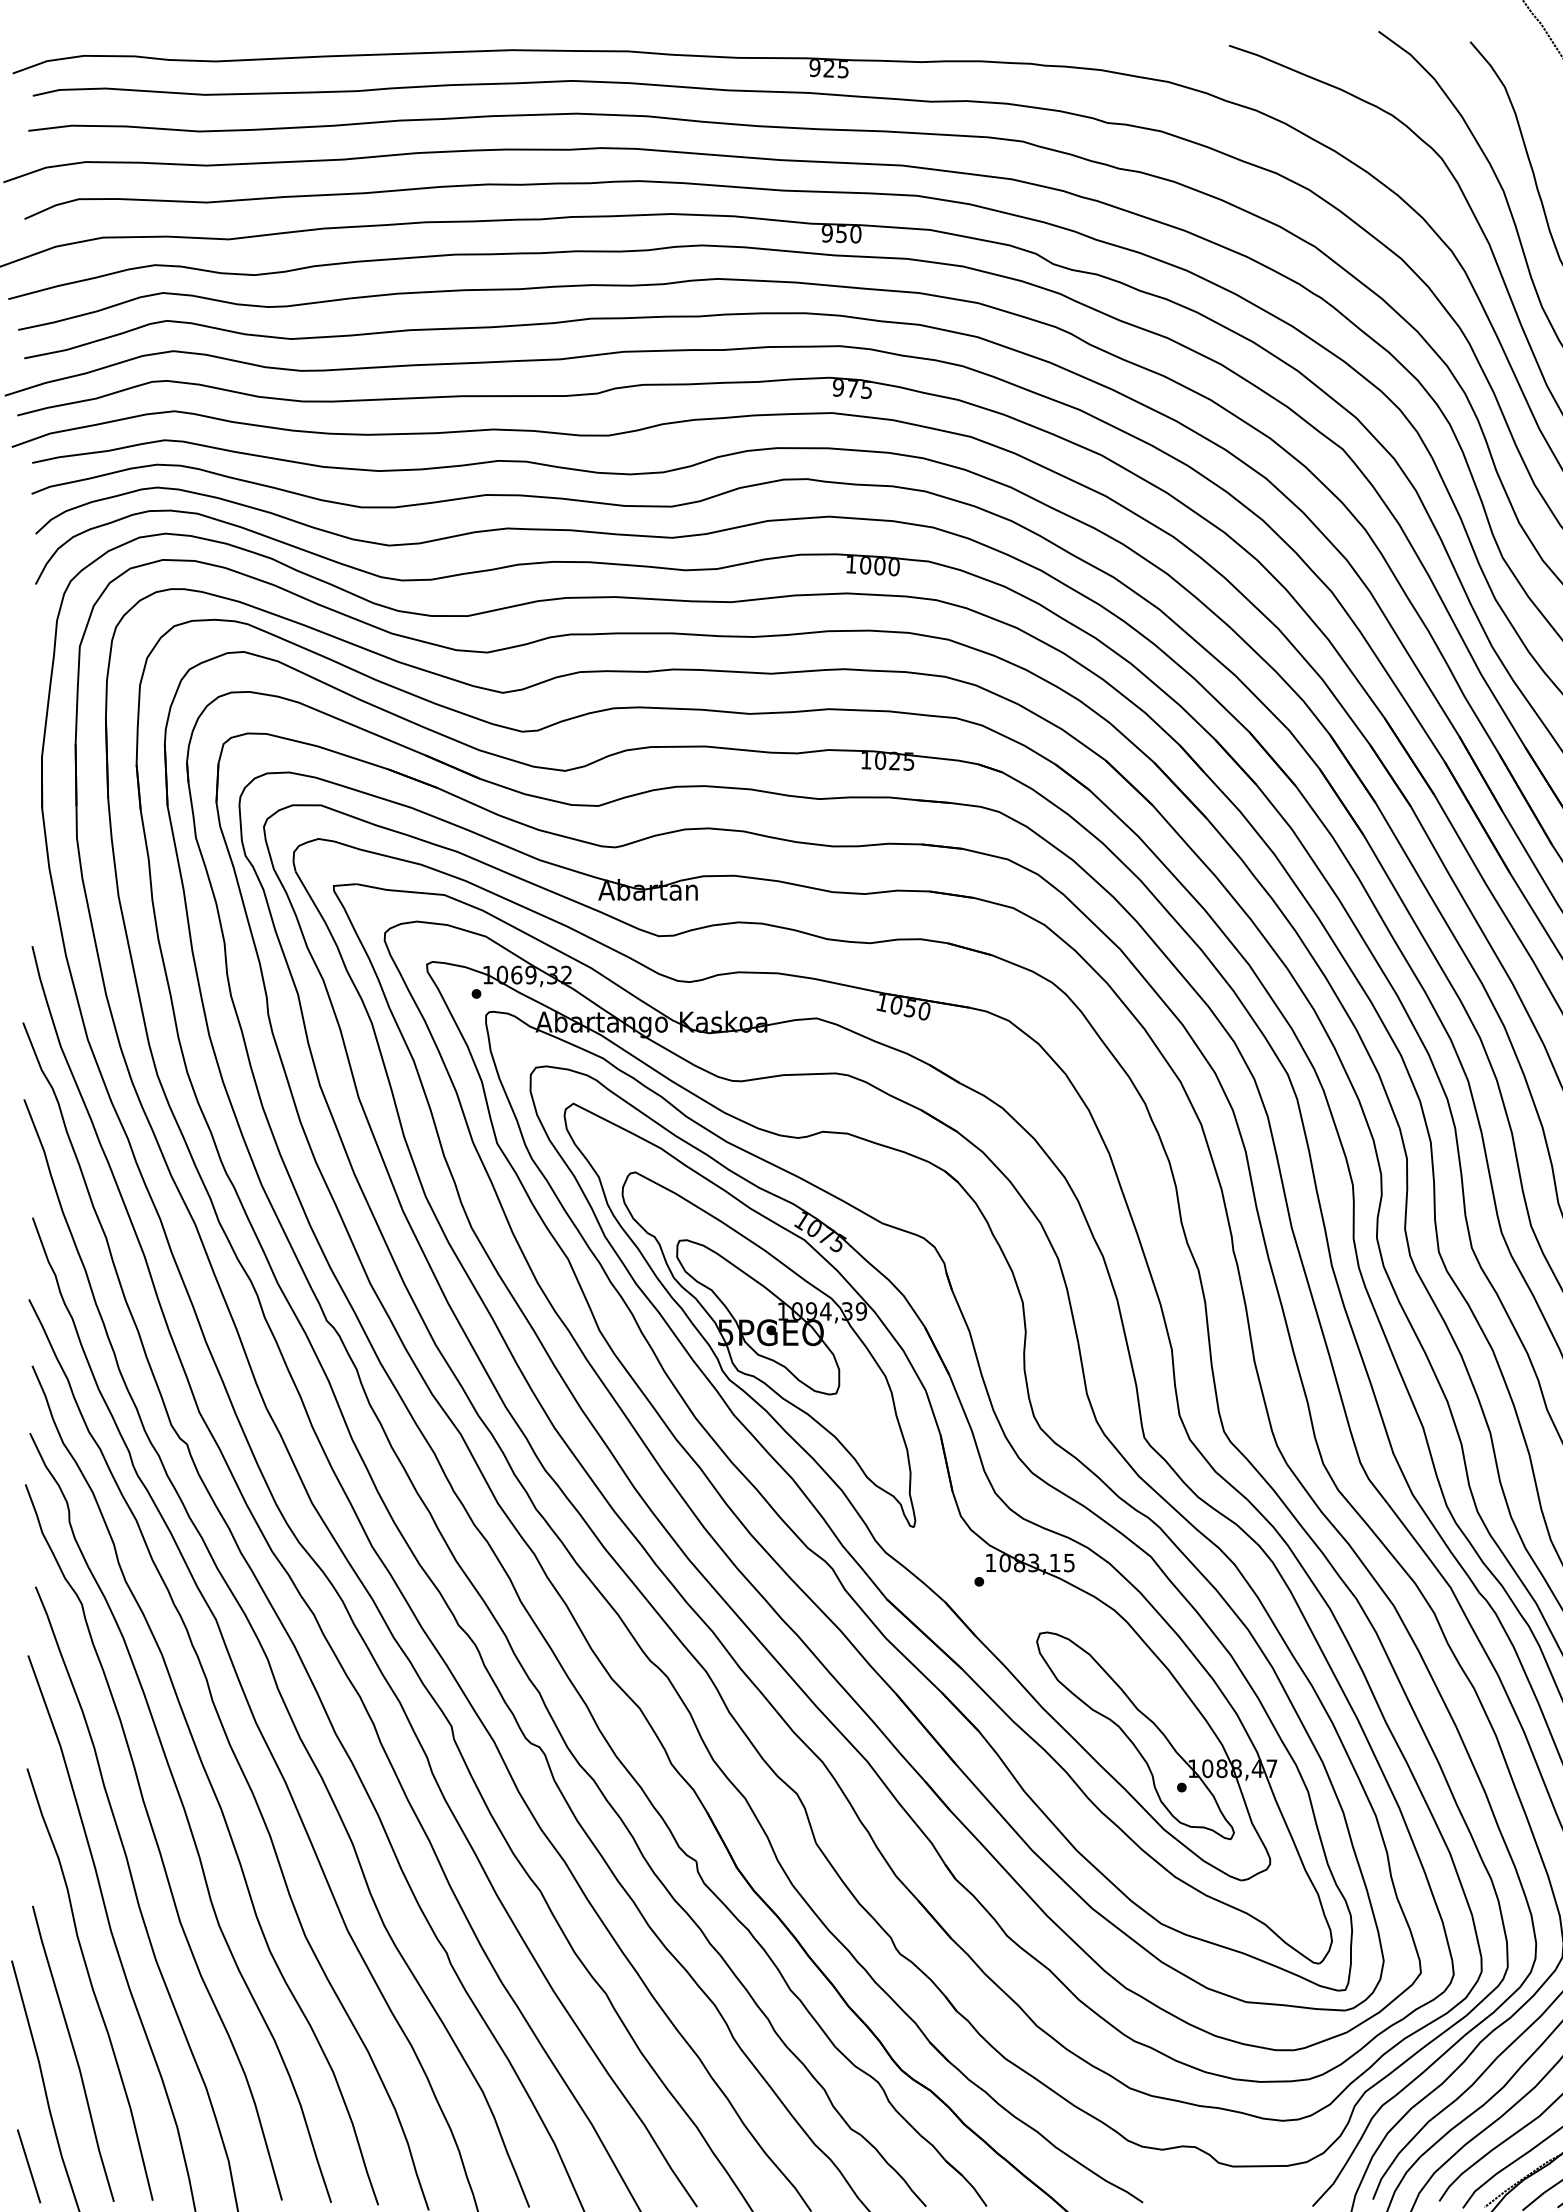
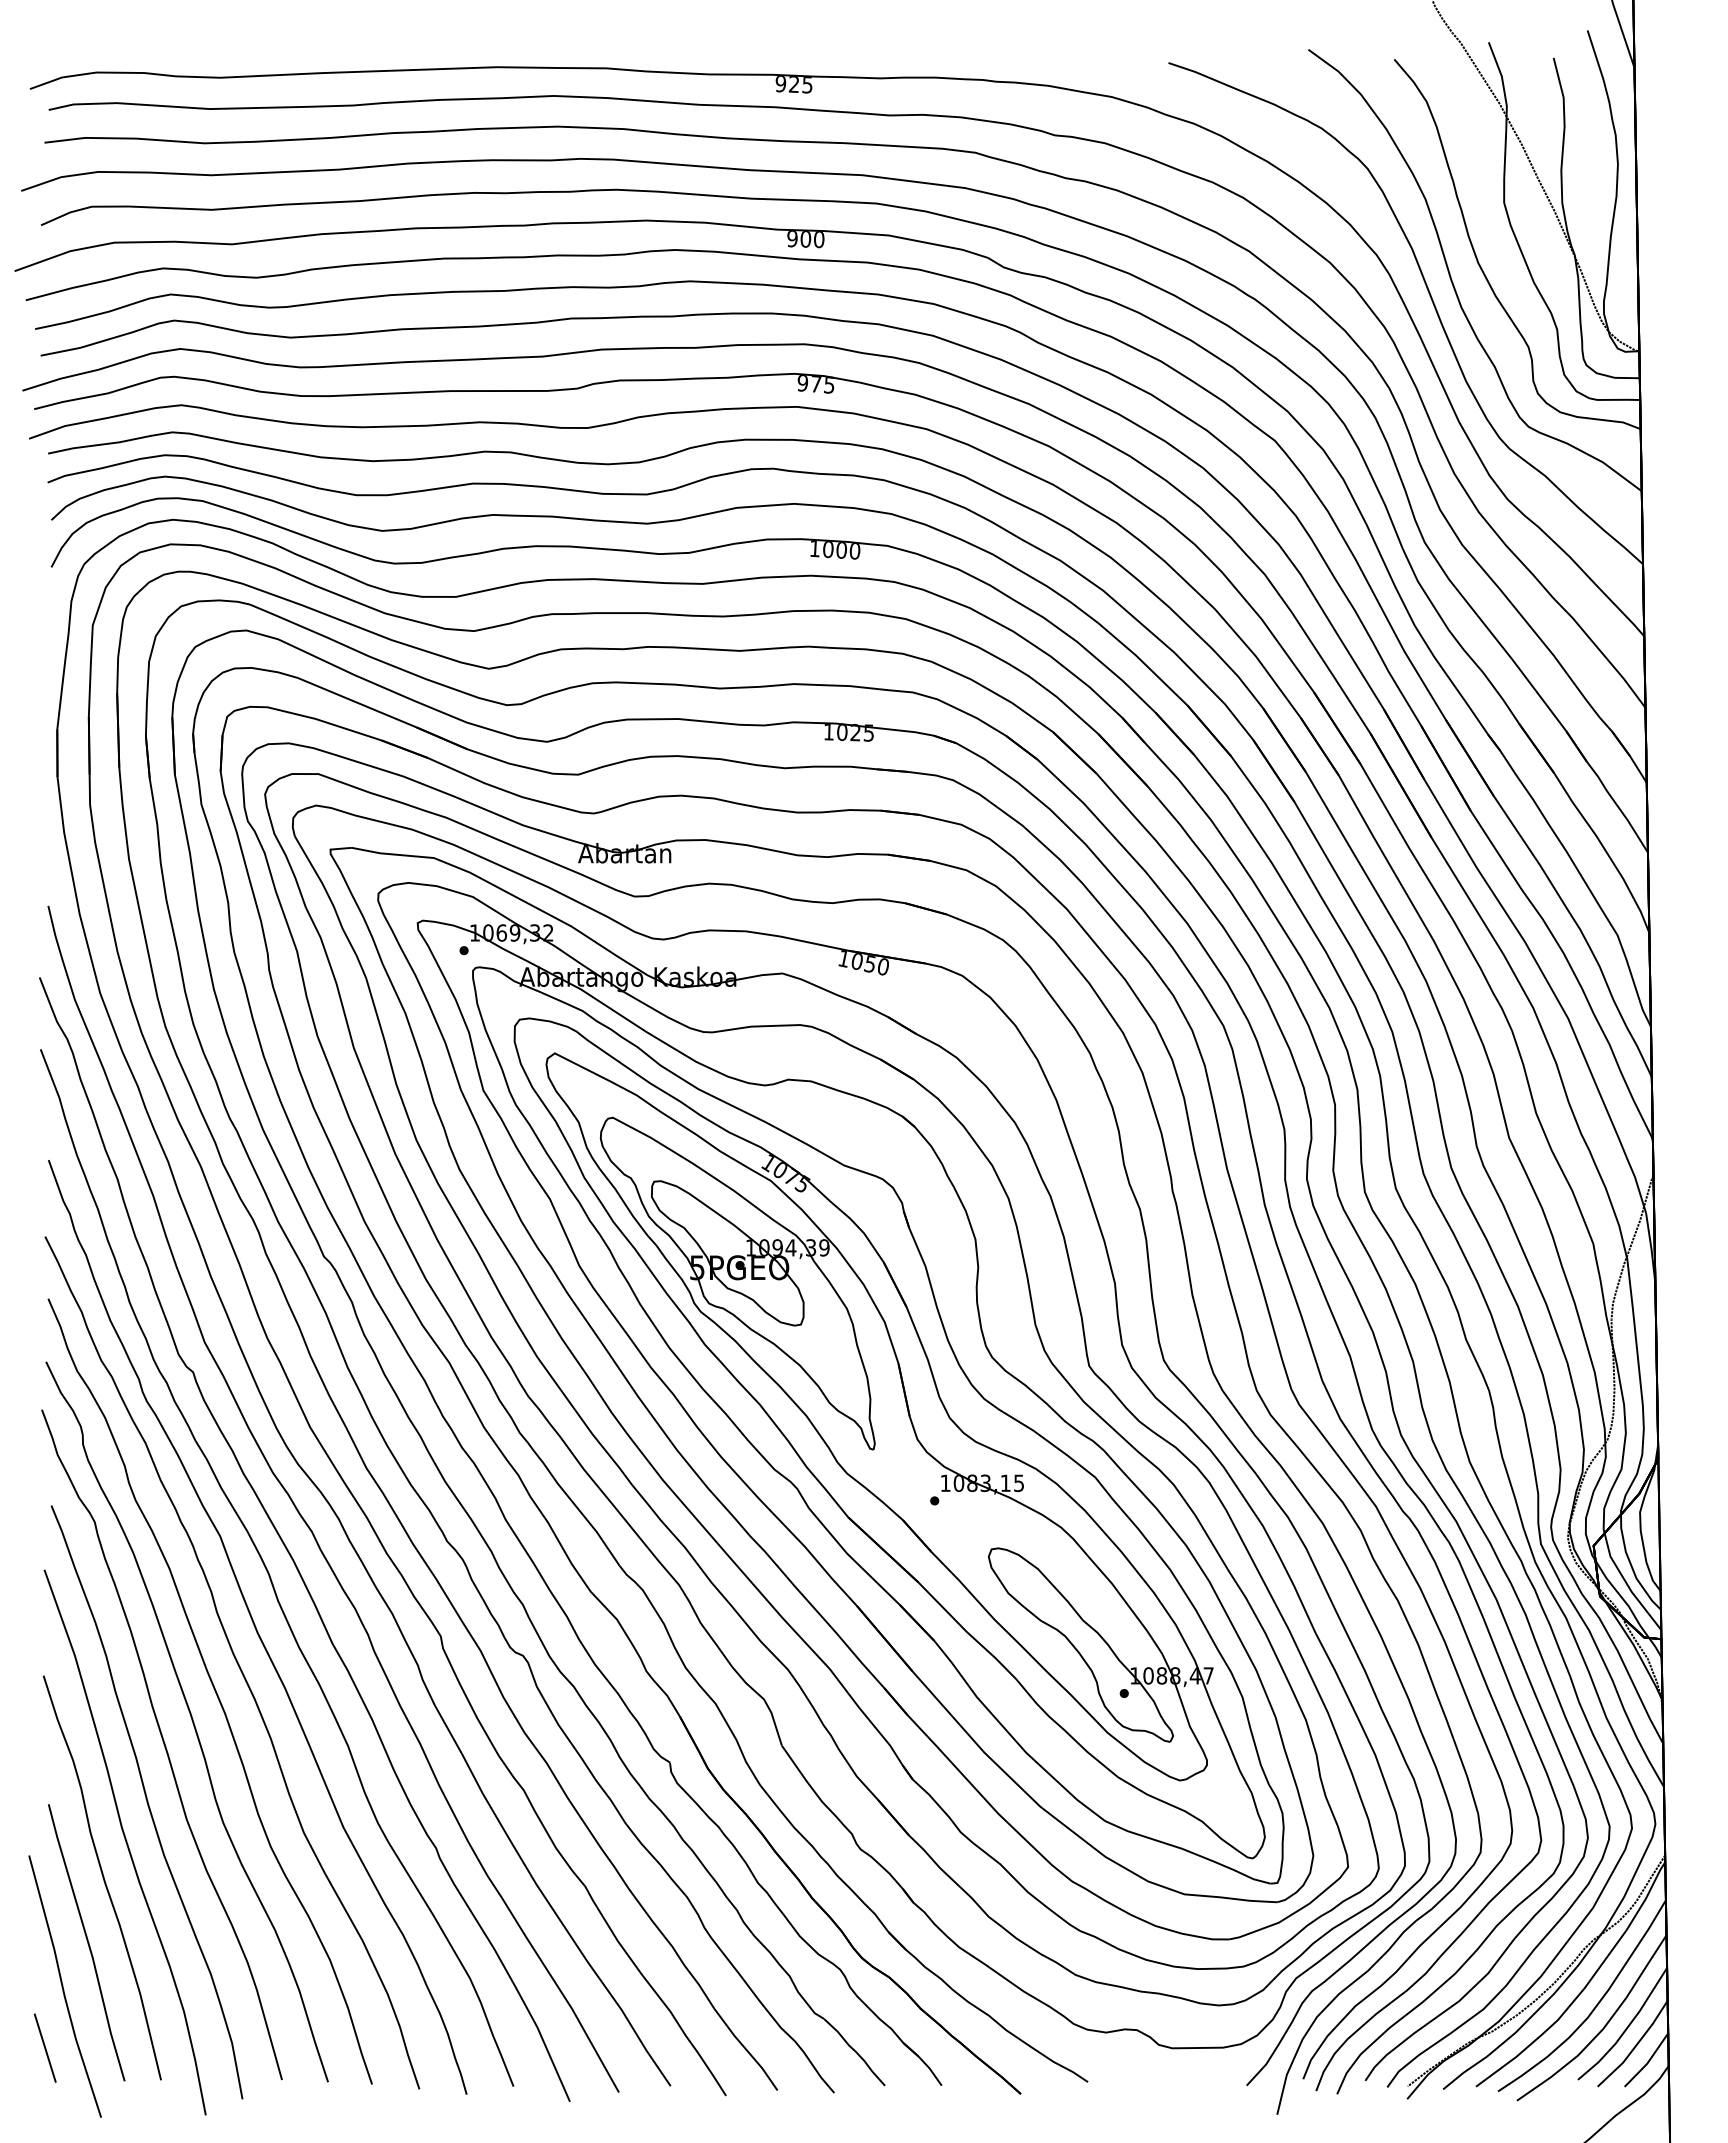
text: (841, 234) -> (805, 239), 950 -> 900

